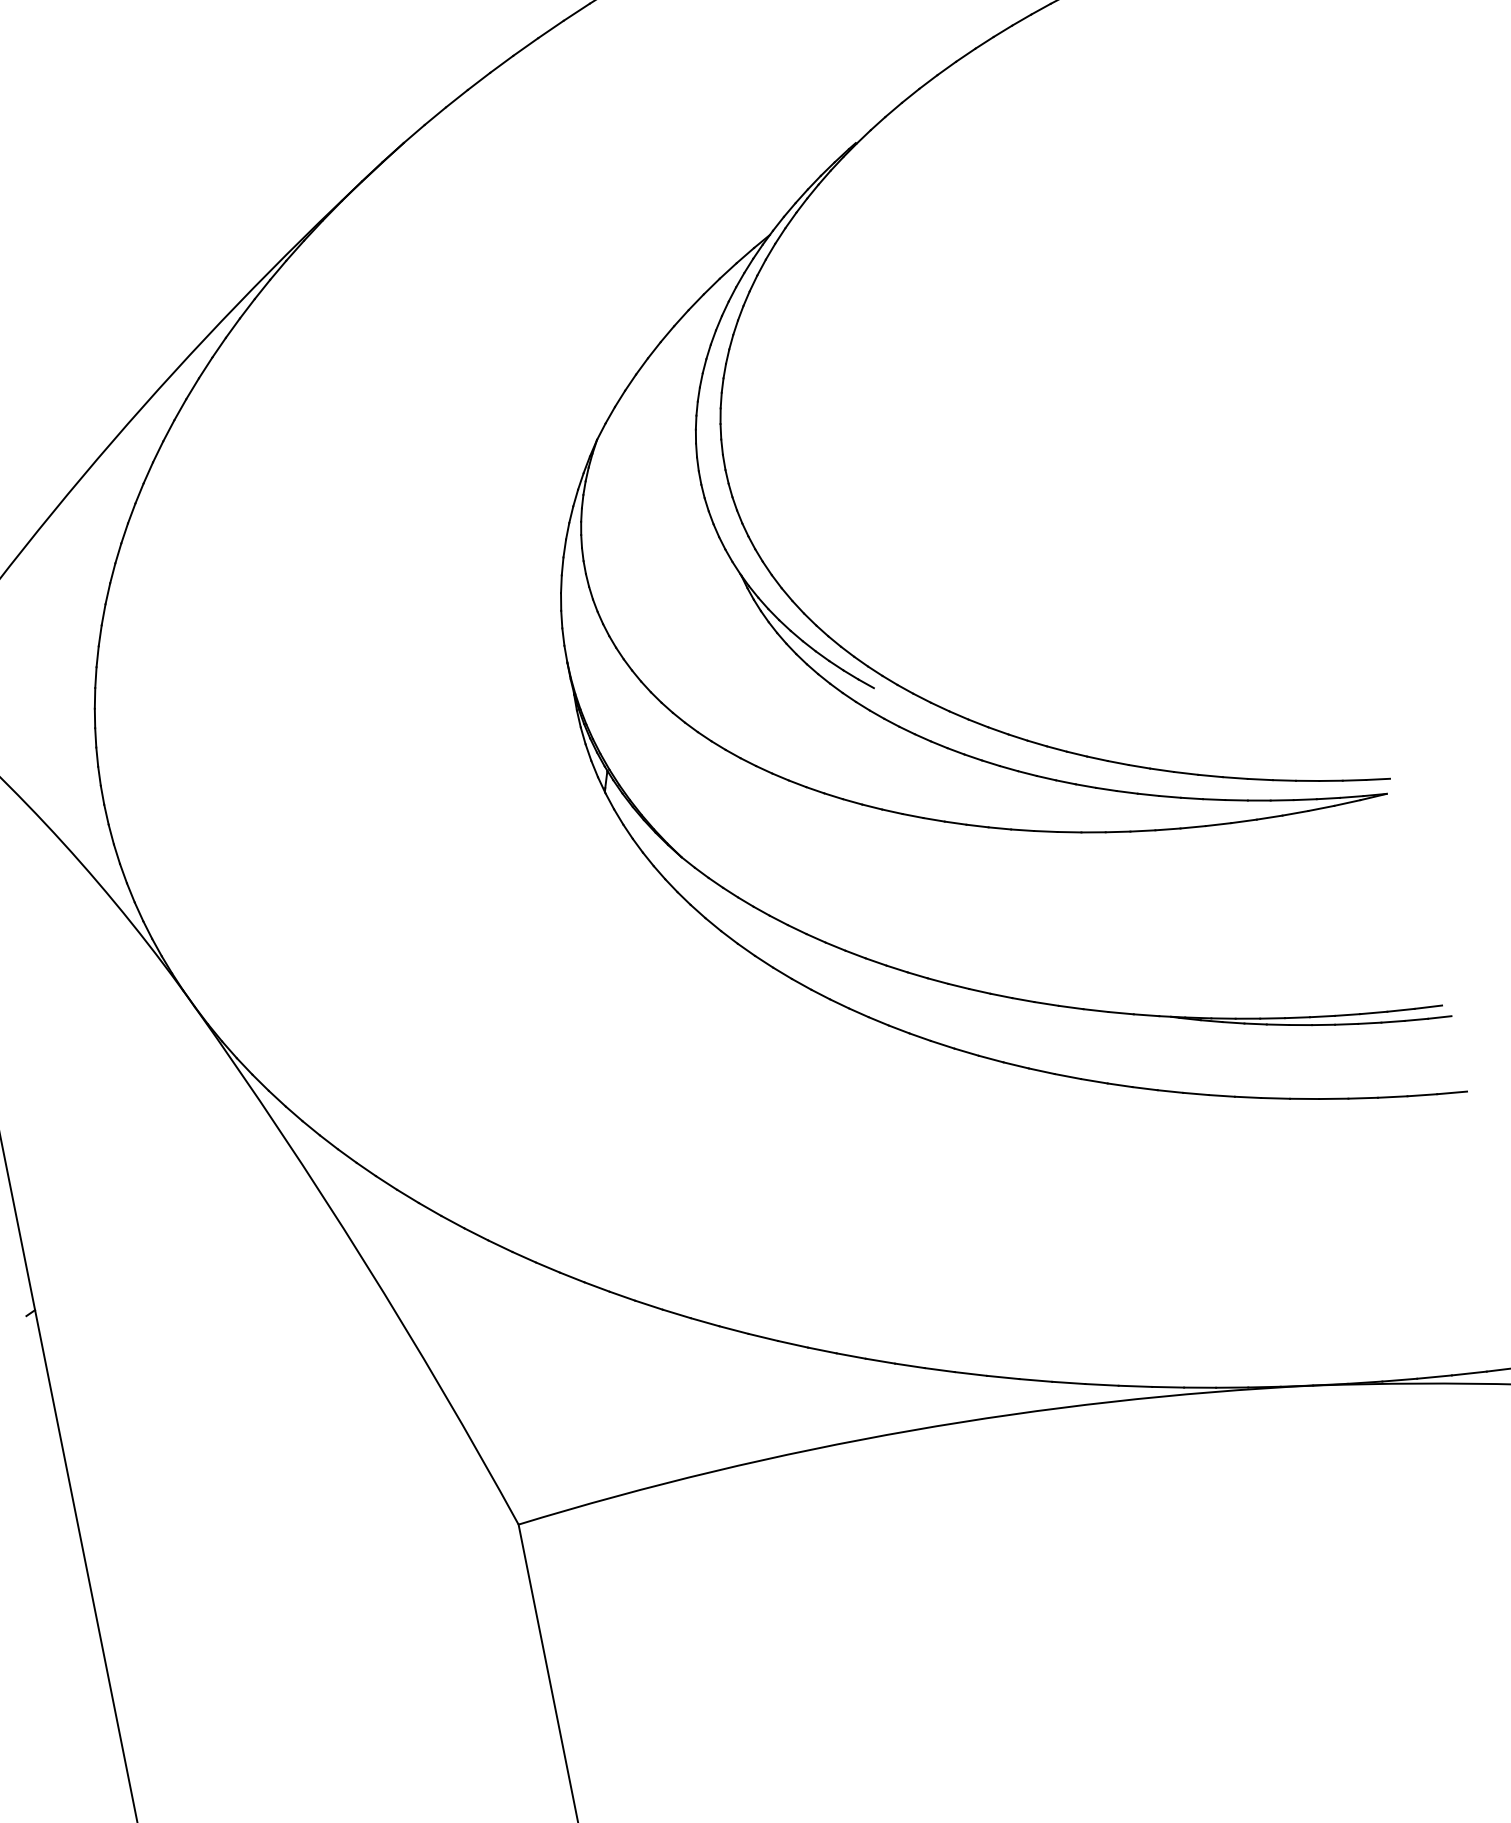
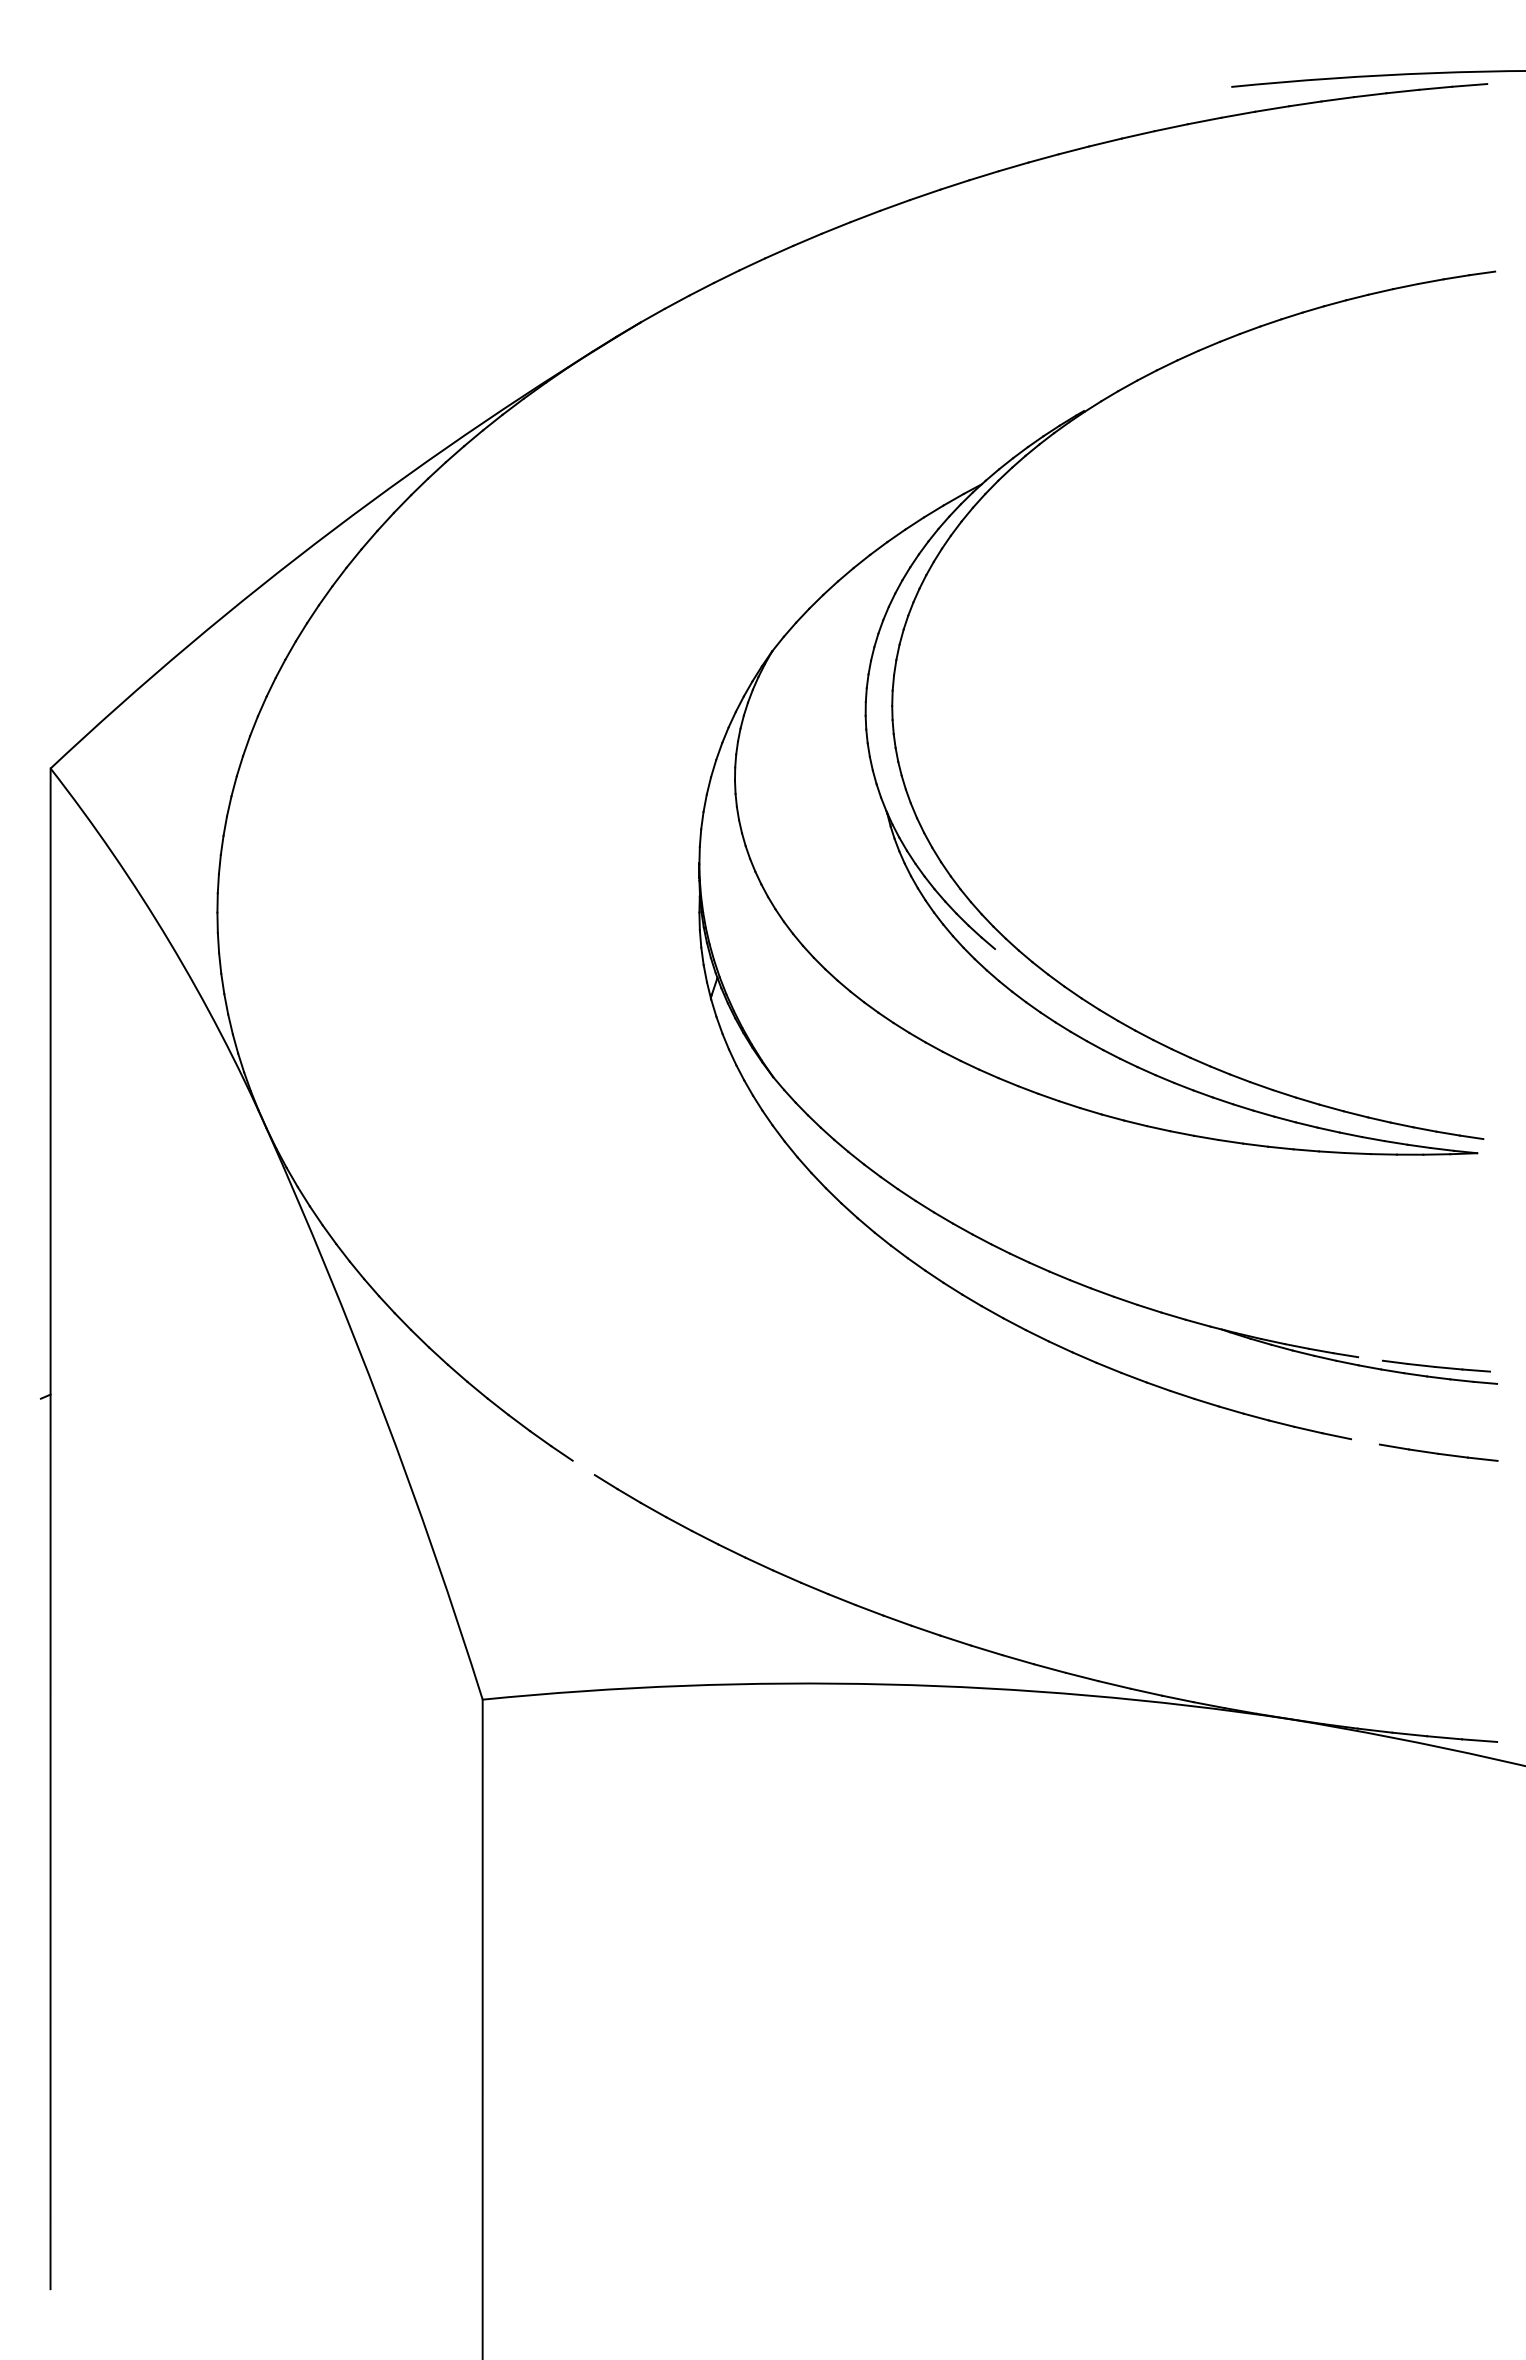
line: (1322, 1016) -> (1370, 1358), removed
line: (1333, 1098) -> (1365, 1441), removed
line: (571, 1277) -> (583, 1467), removed

